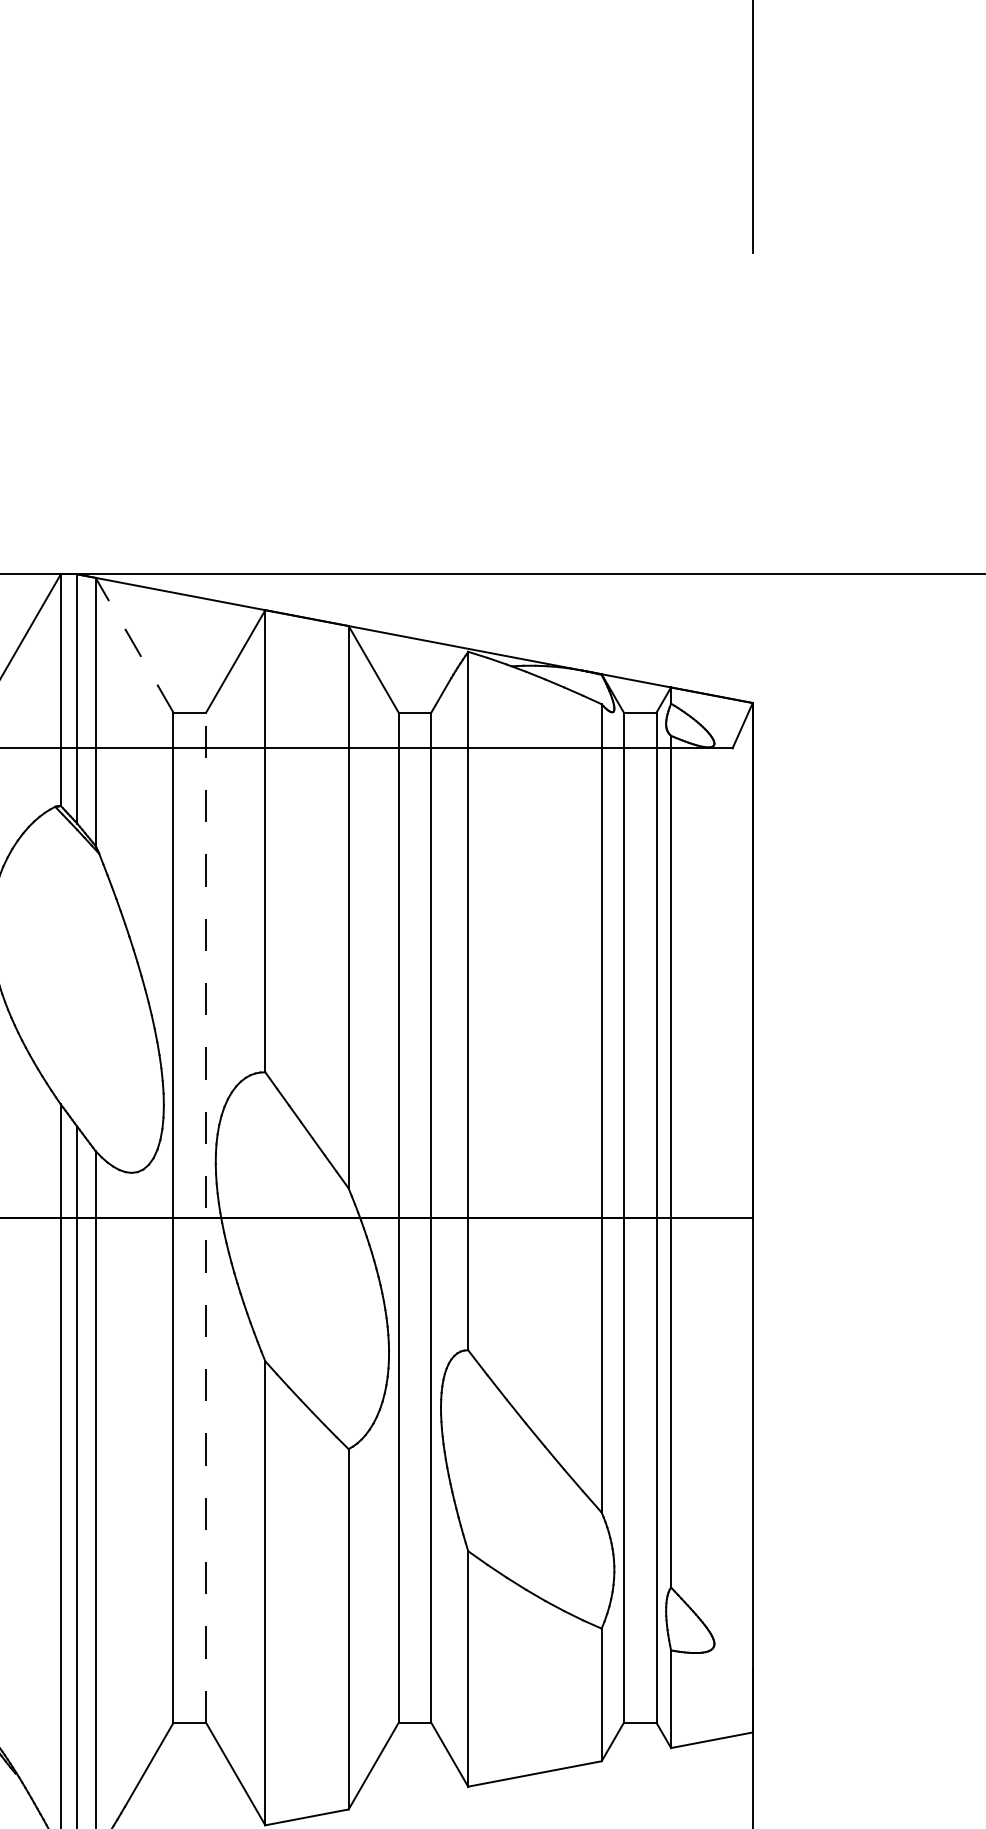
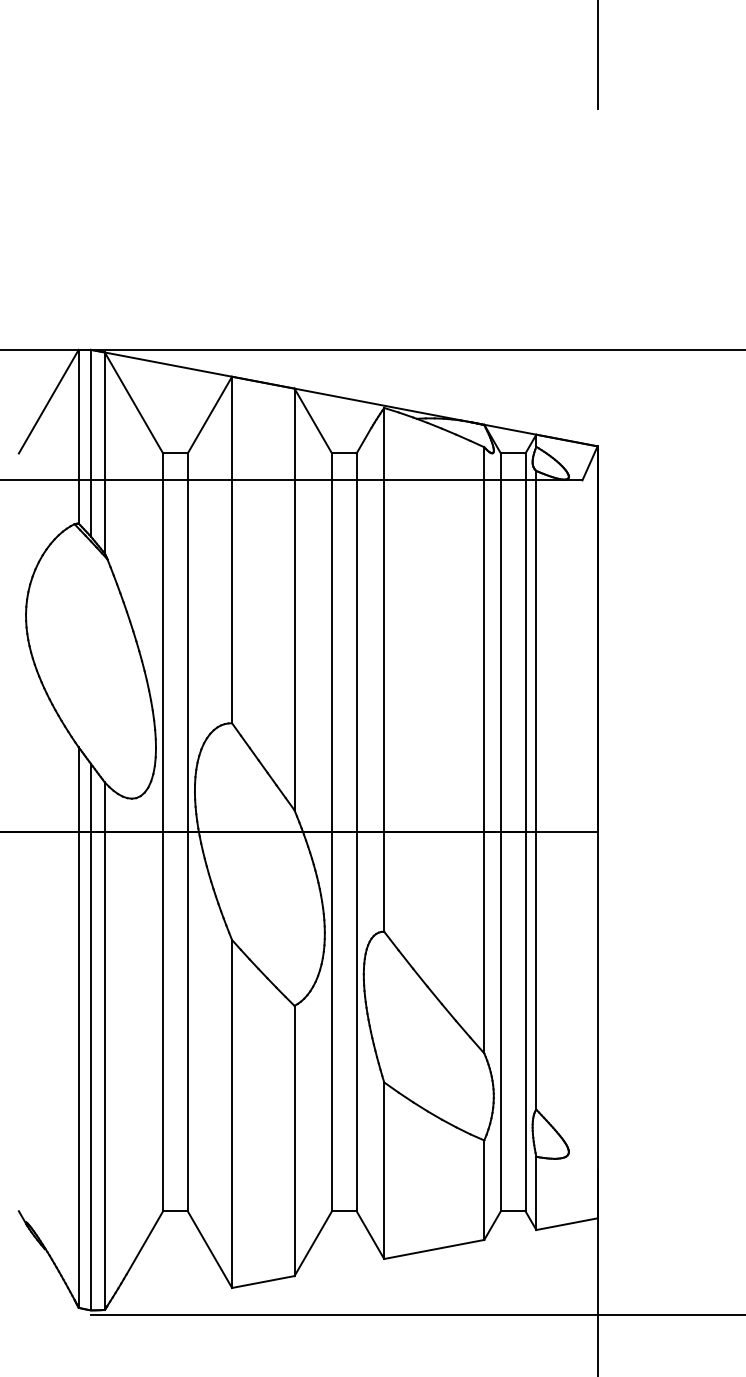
line: (133, 644) -> (133, 402), dashed -> solid
line: (205, 1217) -> (187, 832), dashed -> solid

